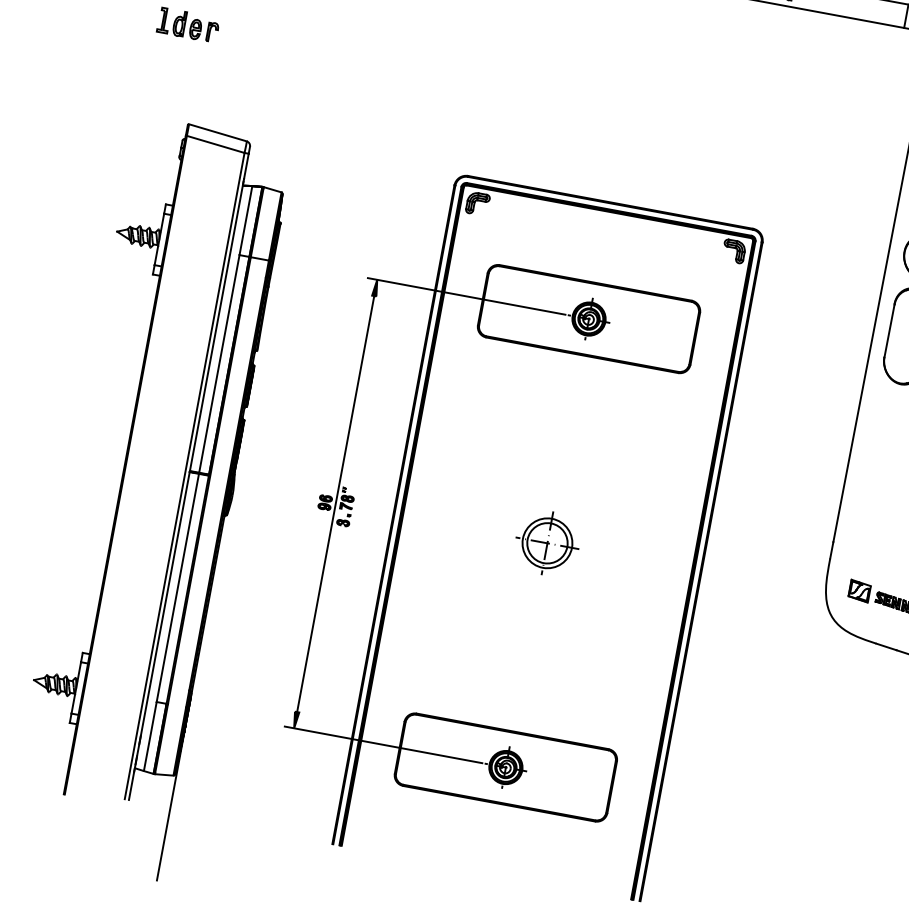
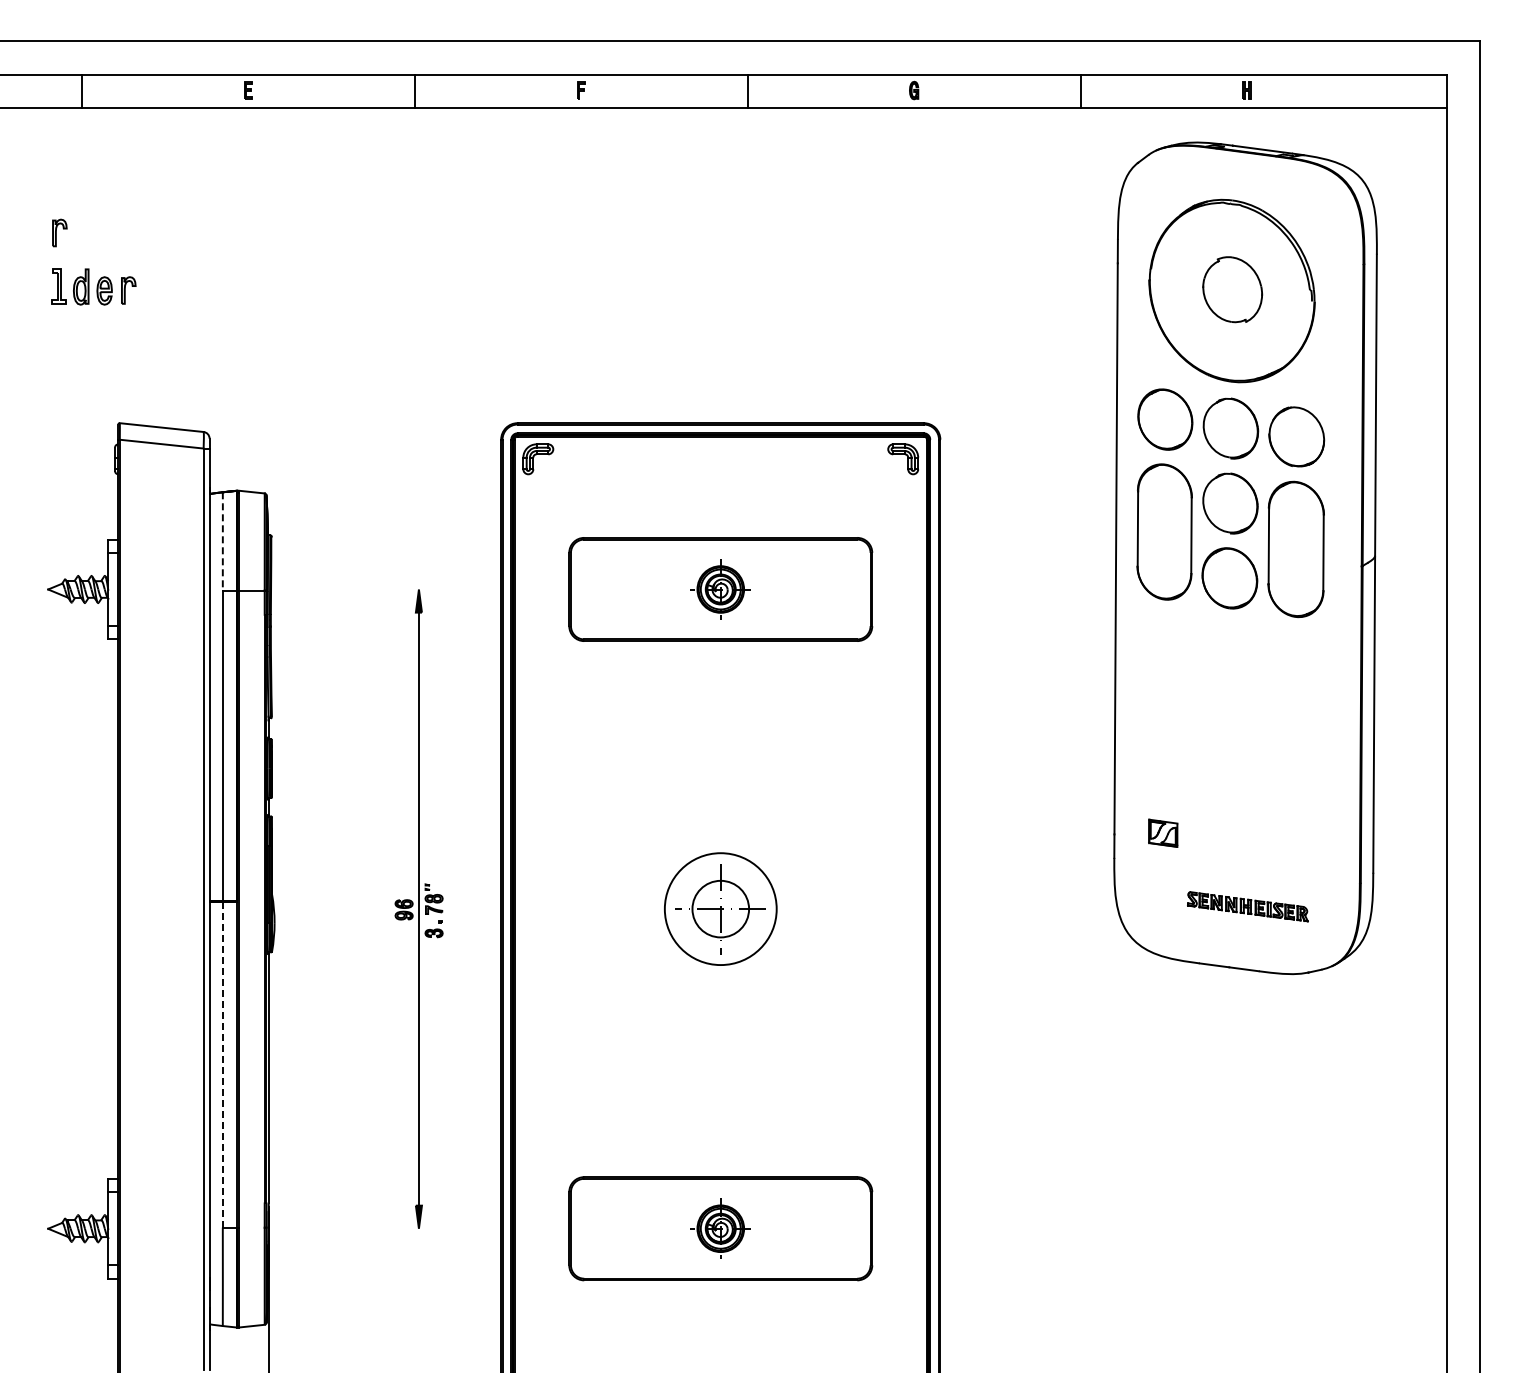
line: (245, 219) -> (222, 540), solid -> dashed
line: (466, 296) -> (546, 589), removed
circle: (547, 543) -> (720, 909), size x1.6
line: (177, 588) -> (222, 1065), solid -> dashed
part: (859, 590) -> (1163, 832), moved
line: (383, 744) -> (546, 1228), removed

